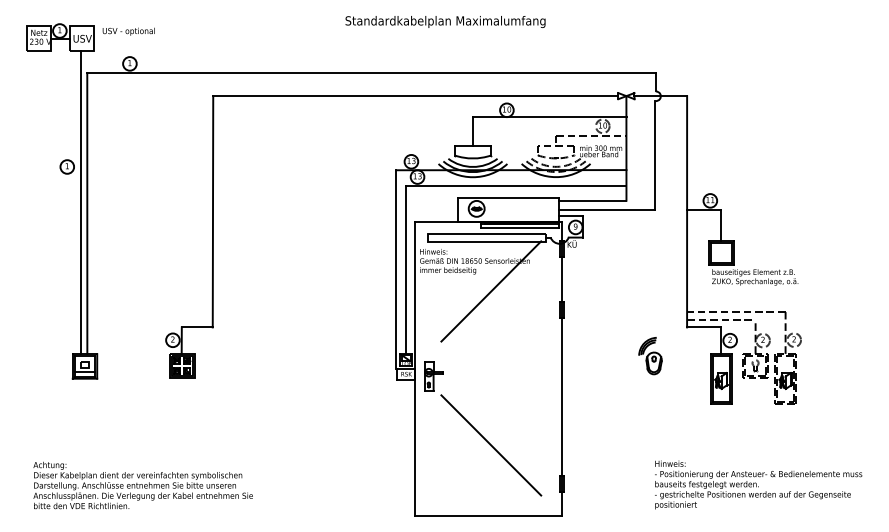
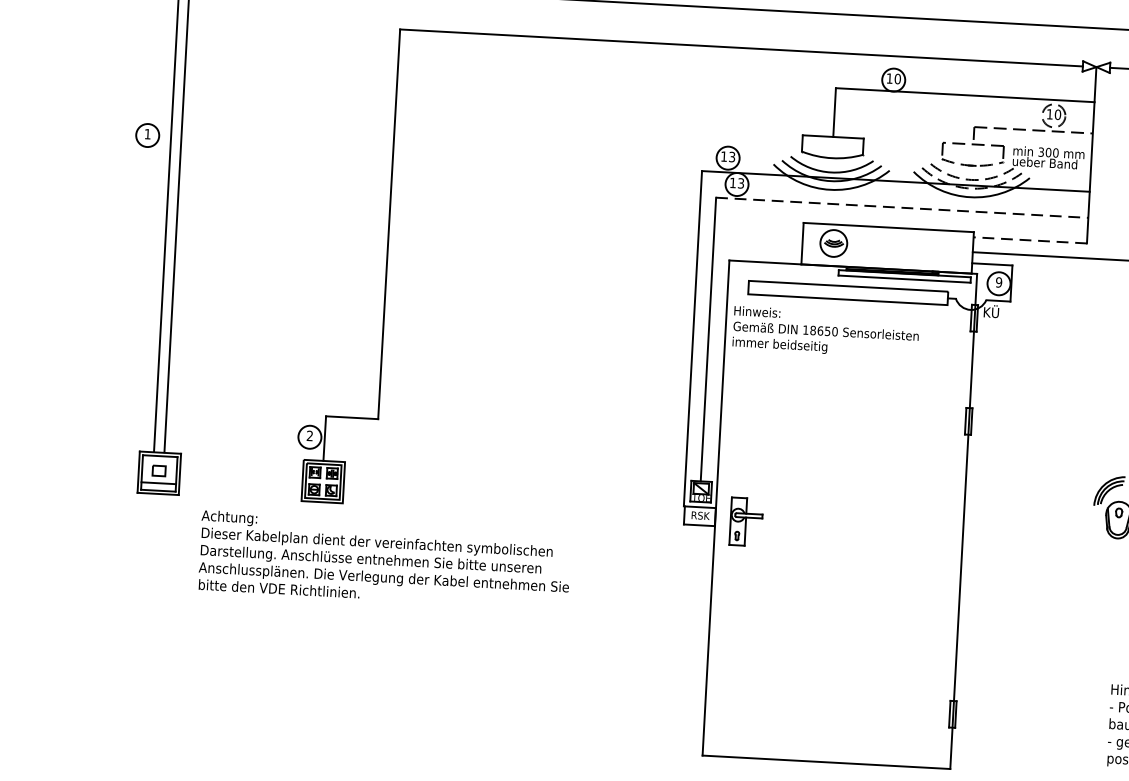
line: (516, 185) -> (903, 207), solid -> dashed
line: (592, 200) -> (1029, 239), solid -> dashed
line: (491, 291) -> (851, 384), removed
line: (491, 445) -> (837, 643), removed
text: (142, 485) -> (383, 559), moved

